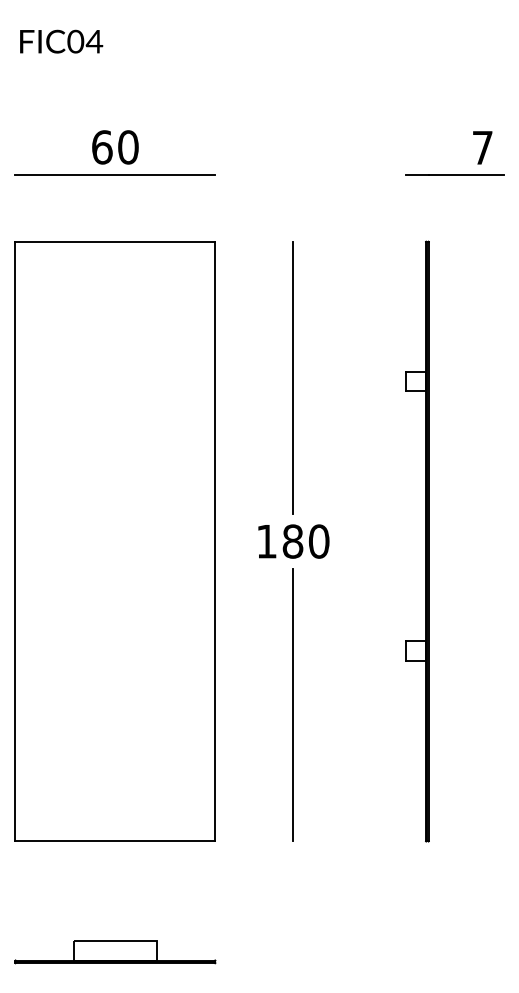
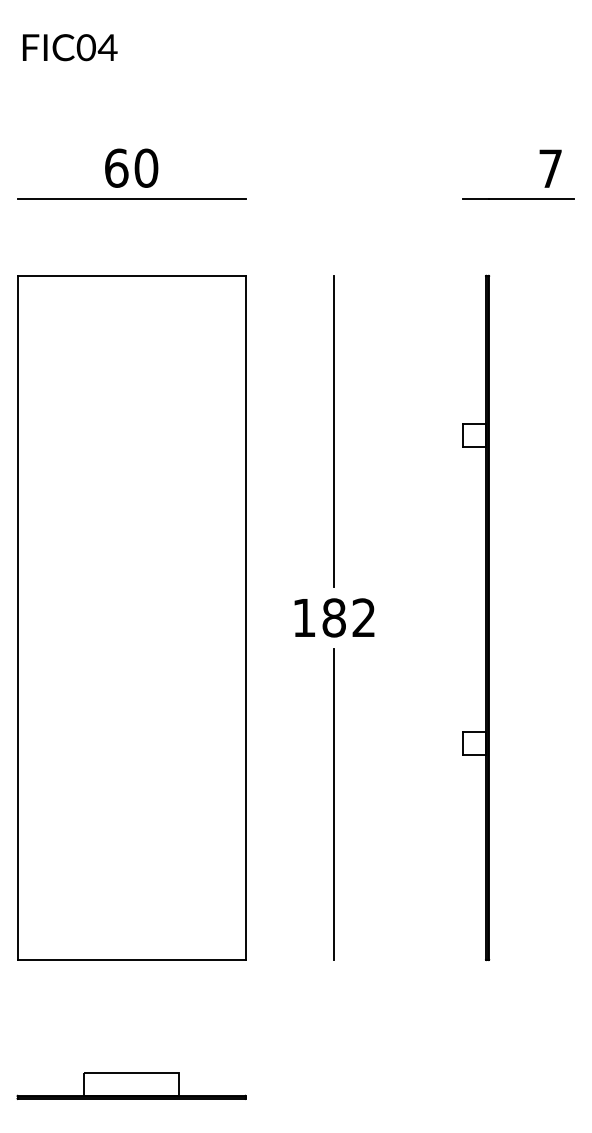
text: (318, 541) -> (363, 617), 180 -> 182

